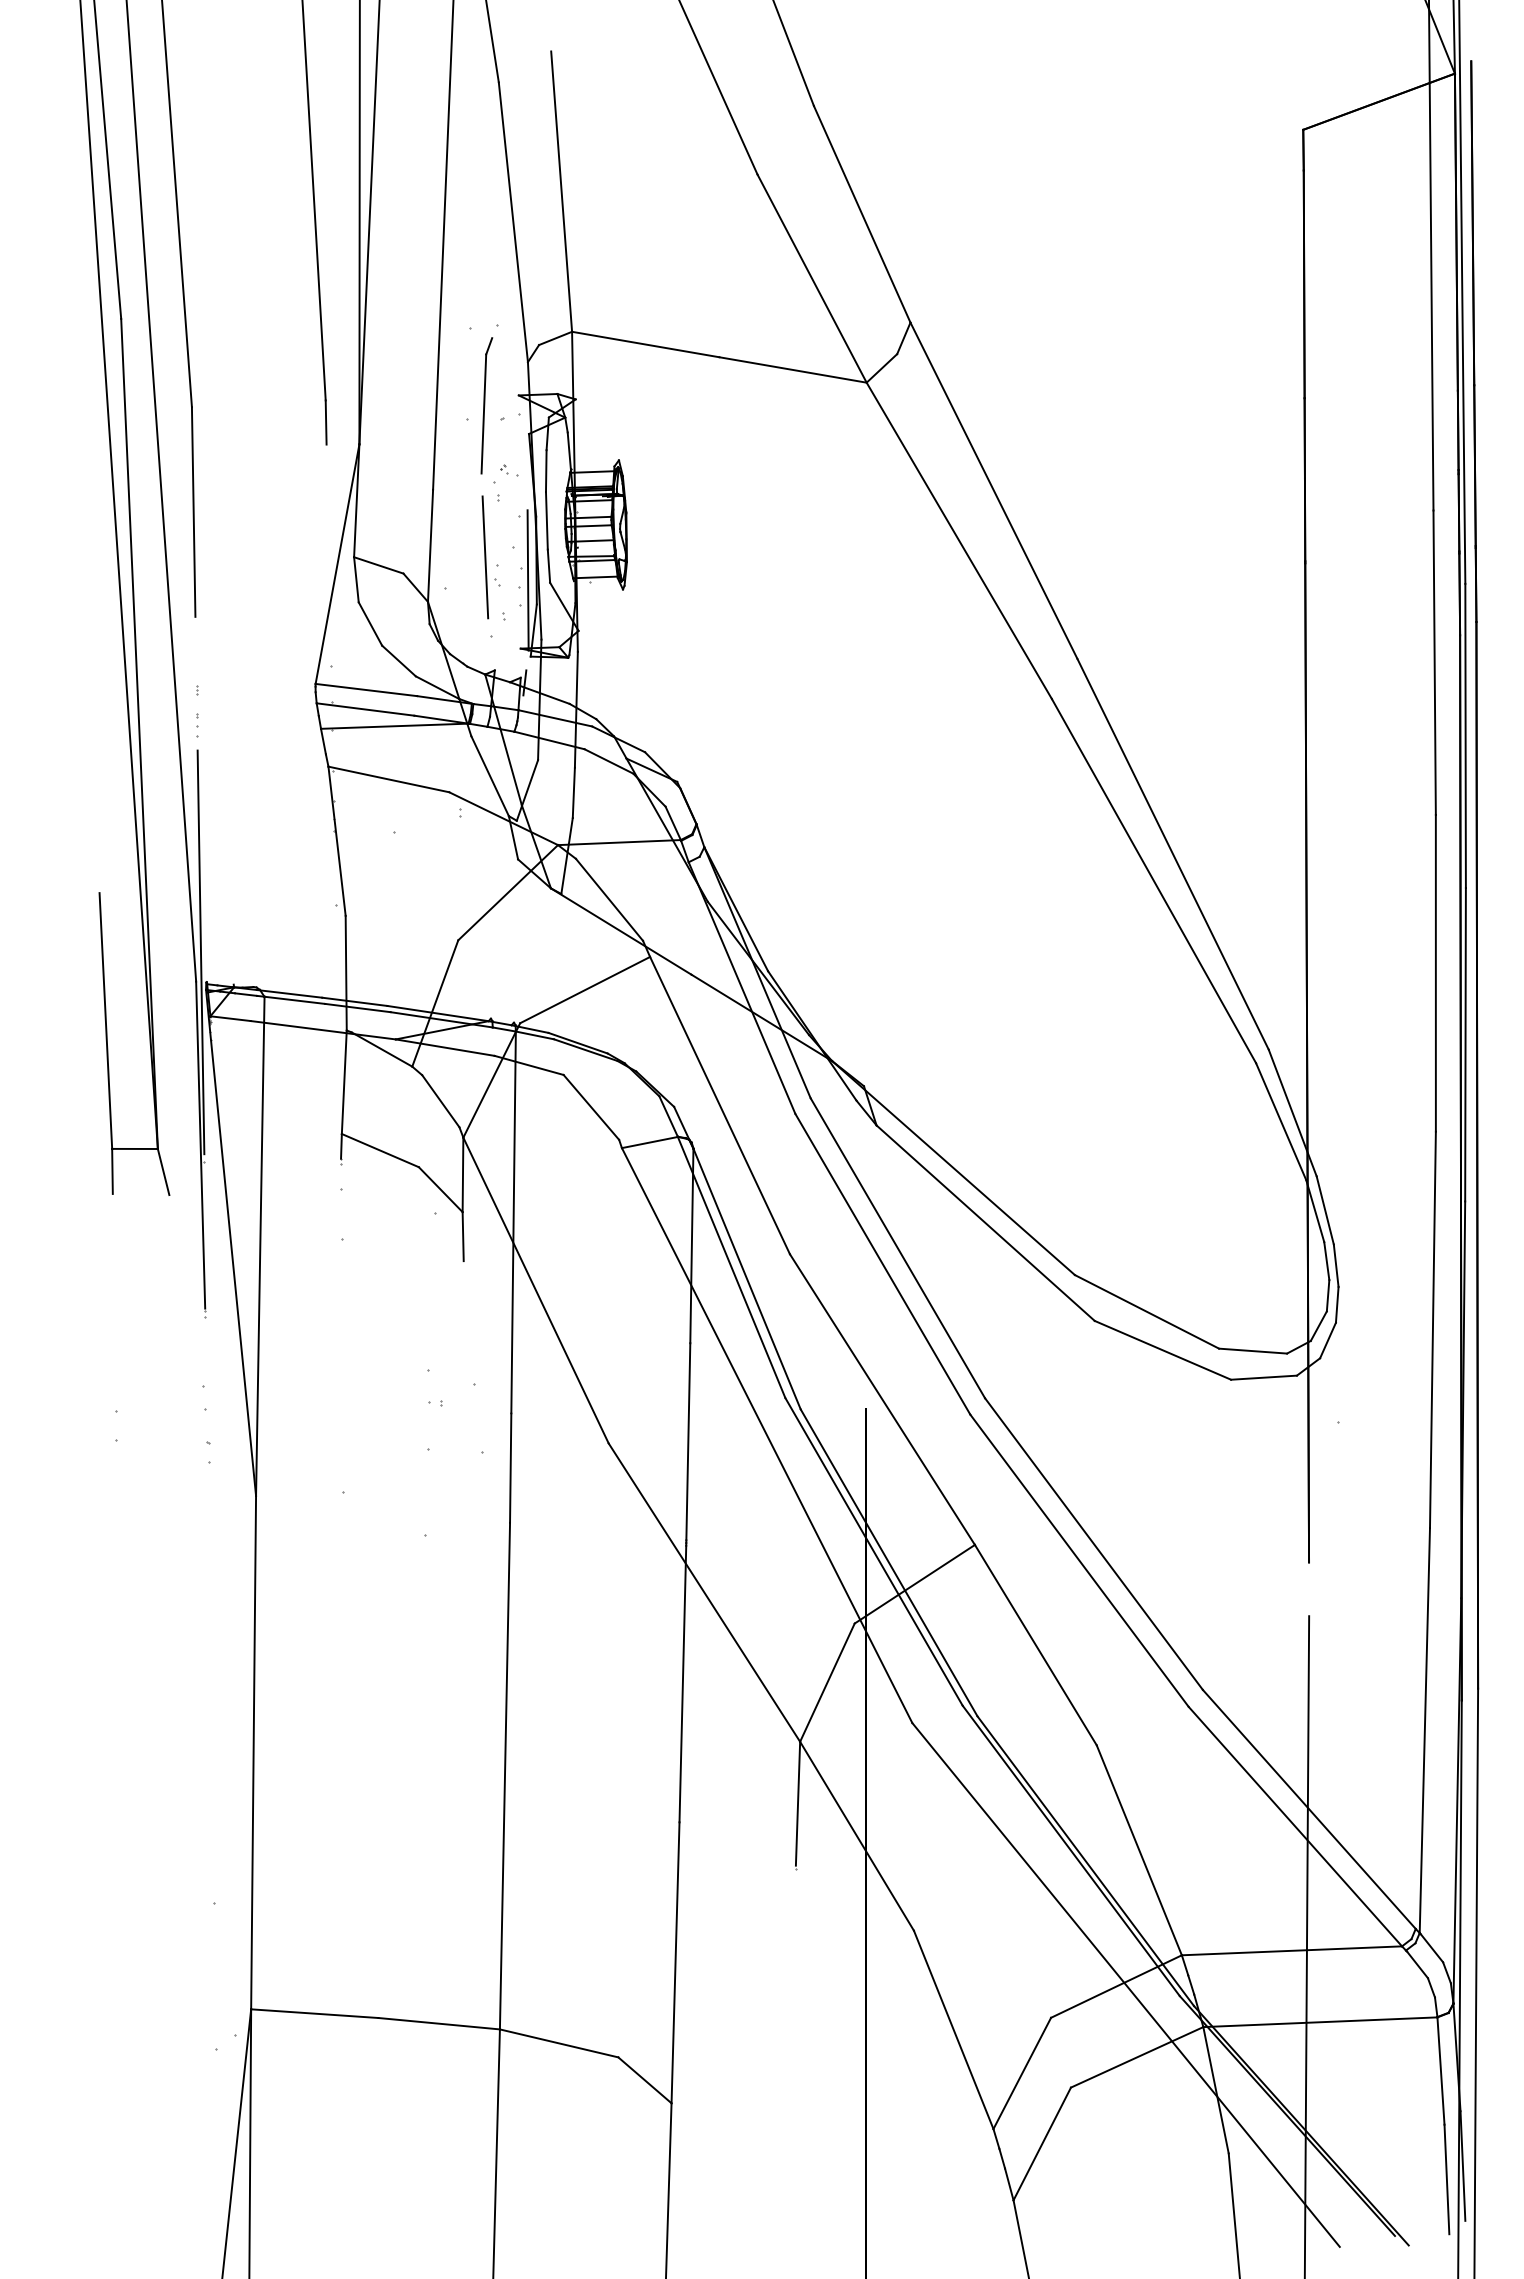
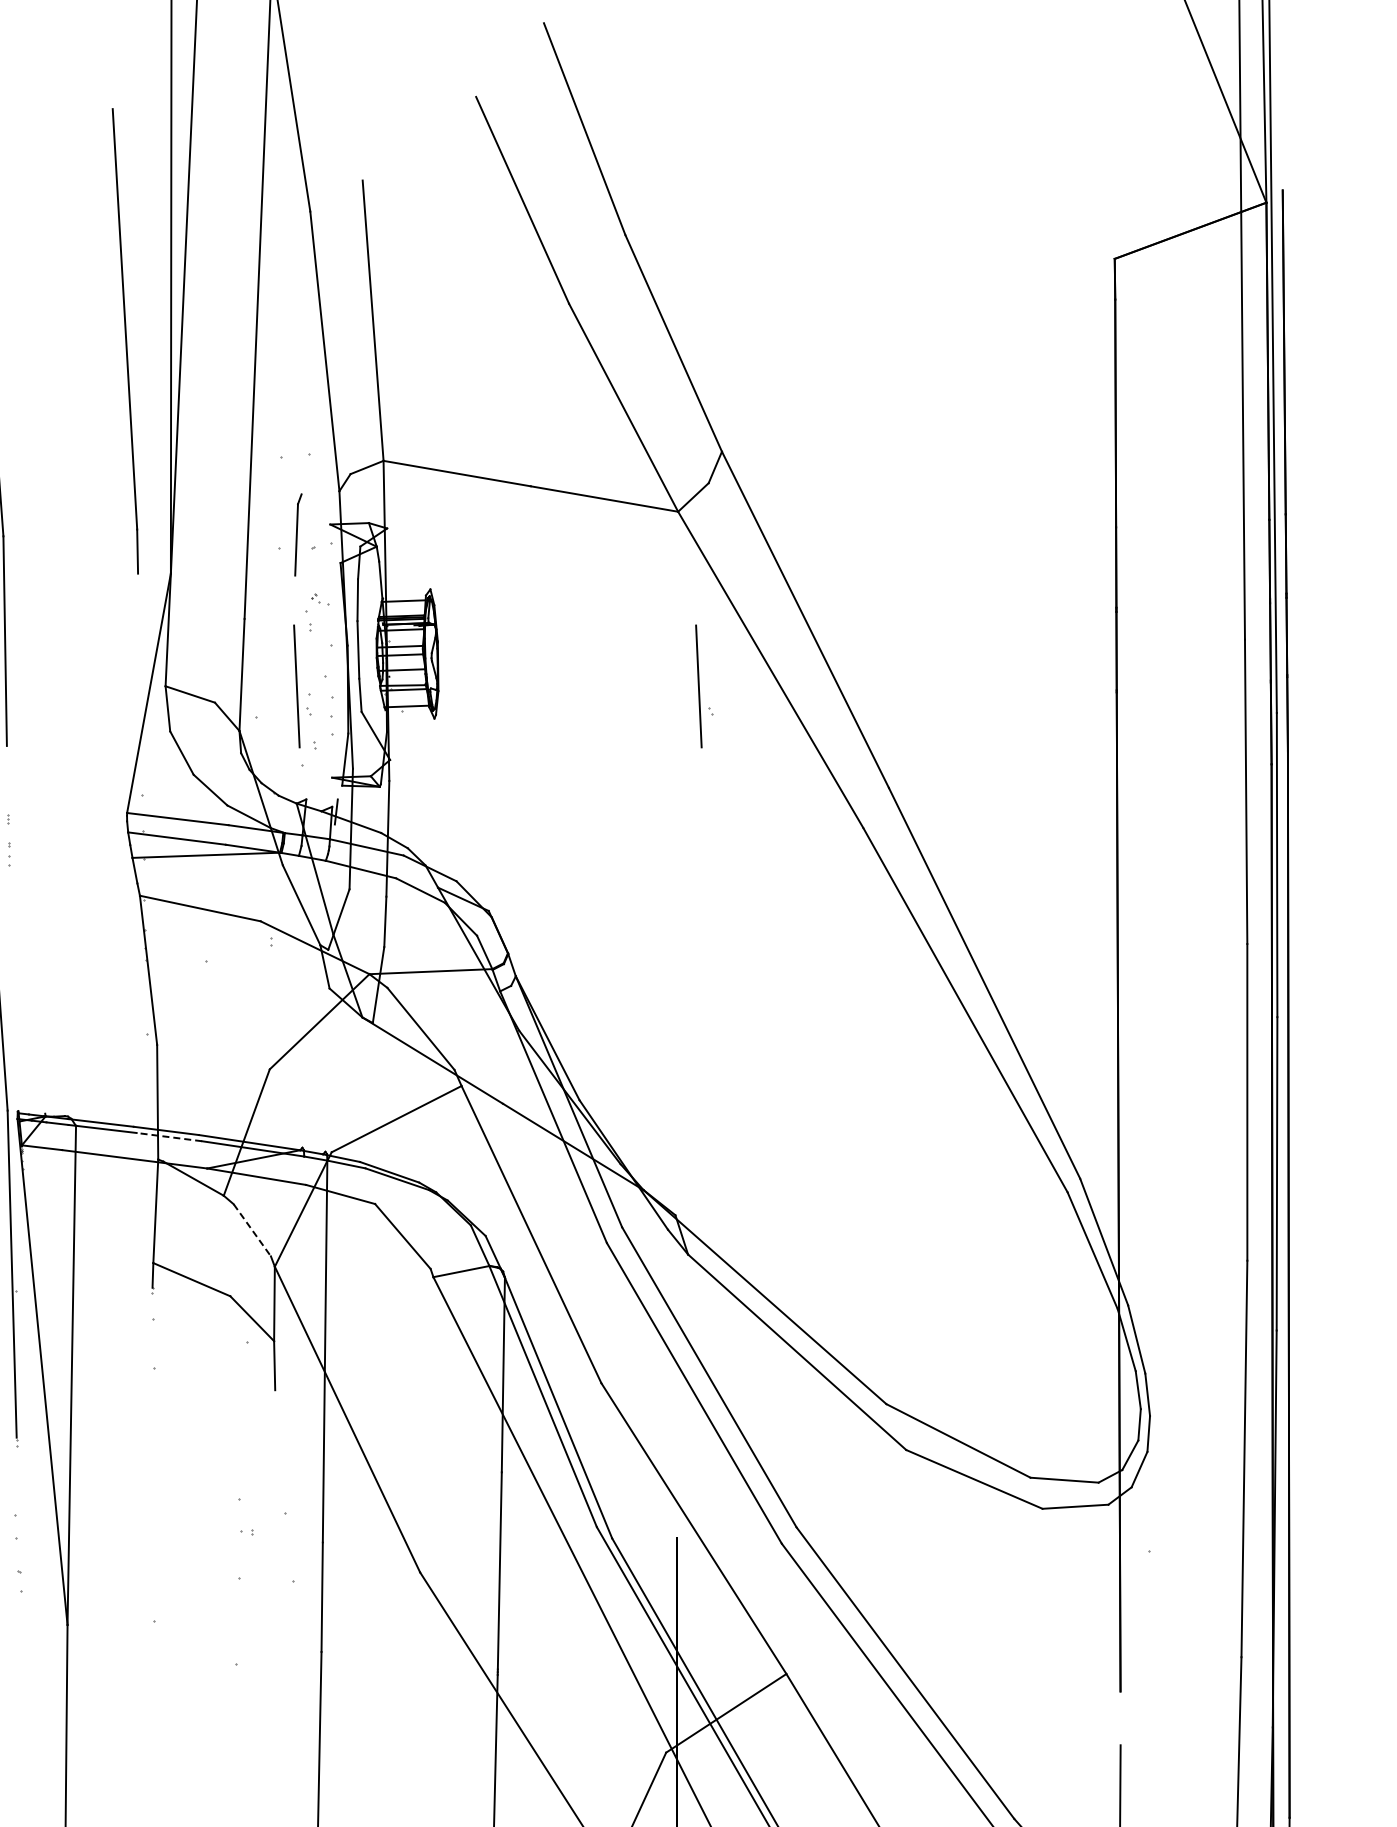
part: (486, 405) -> (297, 534), size x0.6
part: (892, 557) -> (703, 686), added
line: (527, 580) -> (338, 709), removed
line: (200, 952) -> (11, 1081), removed
line: (357, 1008) -> (168, 1137), solid -> dashed
line: (441, 1101) -> (252, 1230), solid -> dashed

